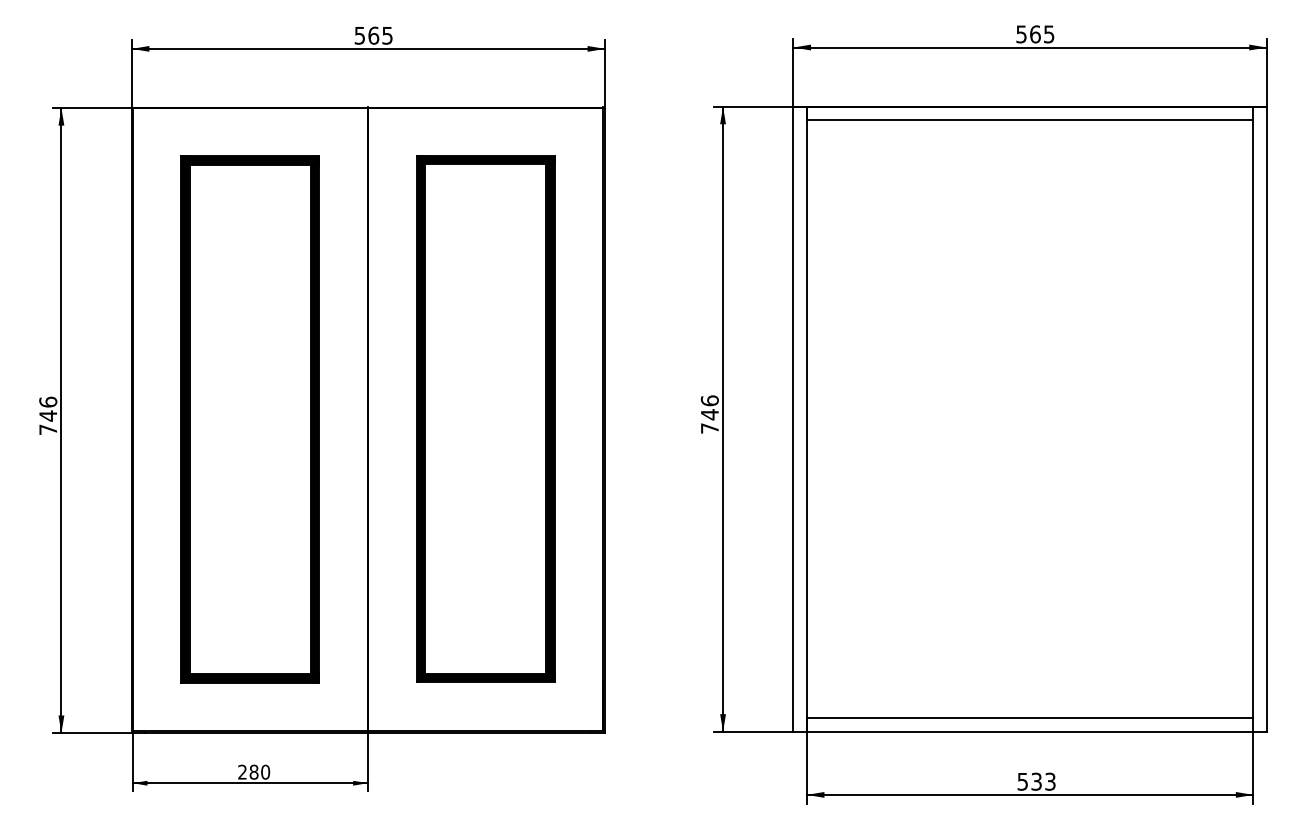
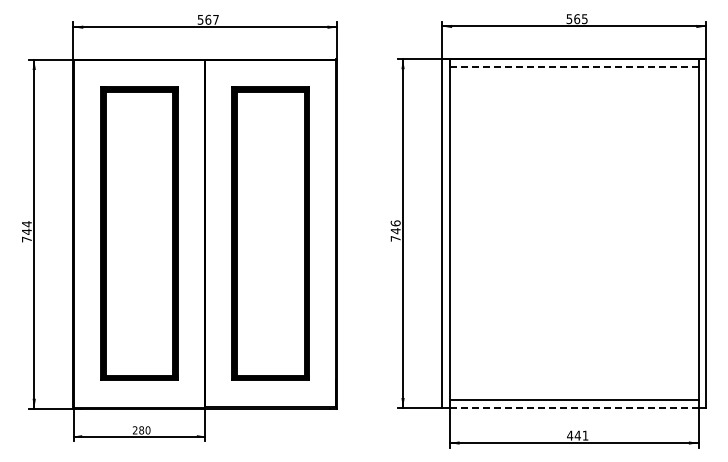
text: (386, 35) -> (215, 19), 565 -> 567
line: (1030, 119) -> (574, 66), solid -> dashed
text: (47, 402) -> (26, 224), 746 -> 744
line: (1030, 731) -> (574, 407), solid -> dashed
text: (1036, 781) -> (577, 435), 533 -> 441

